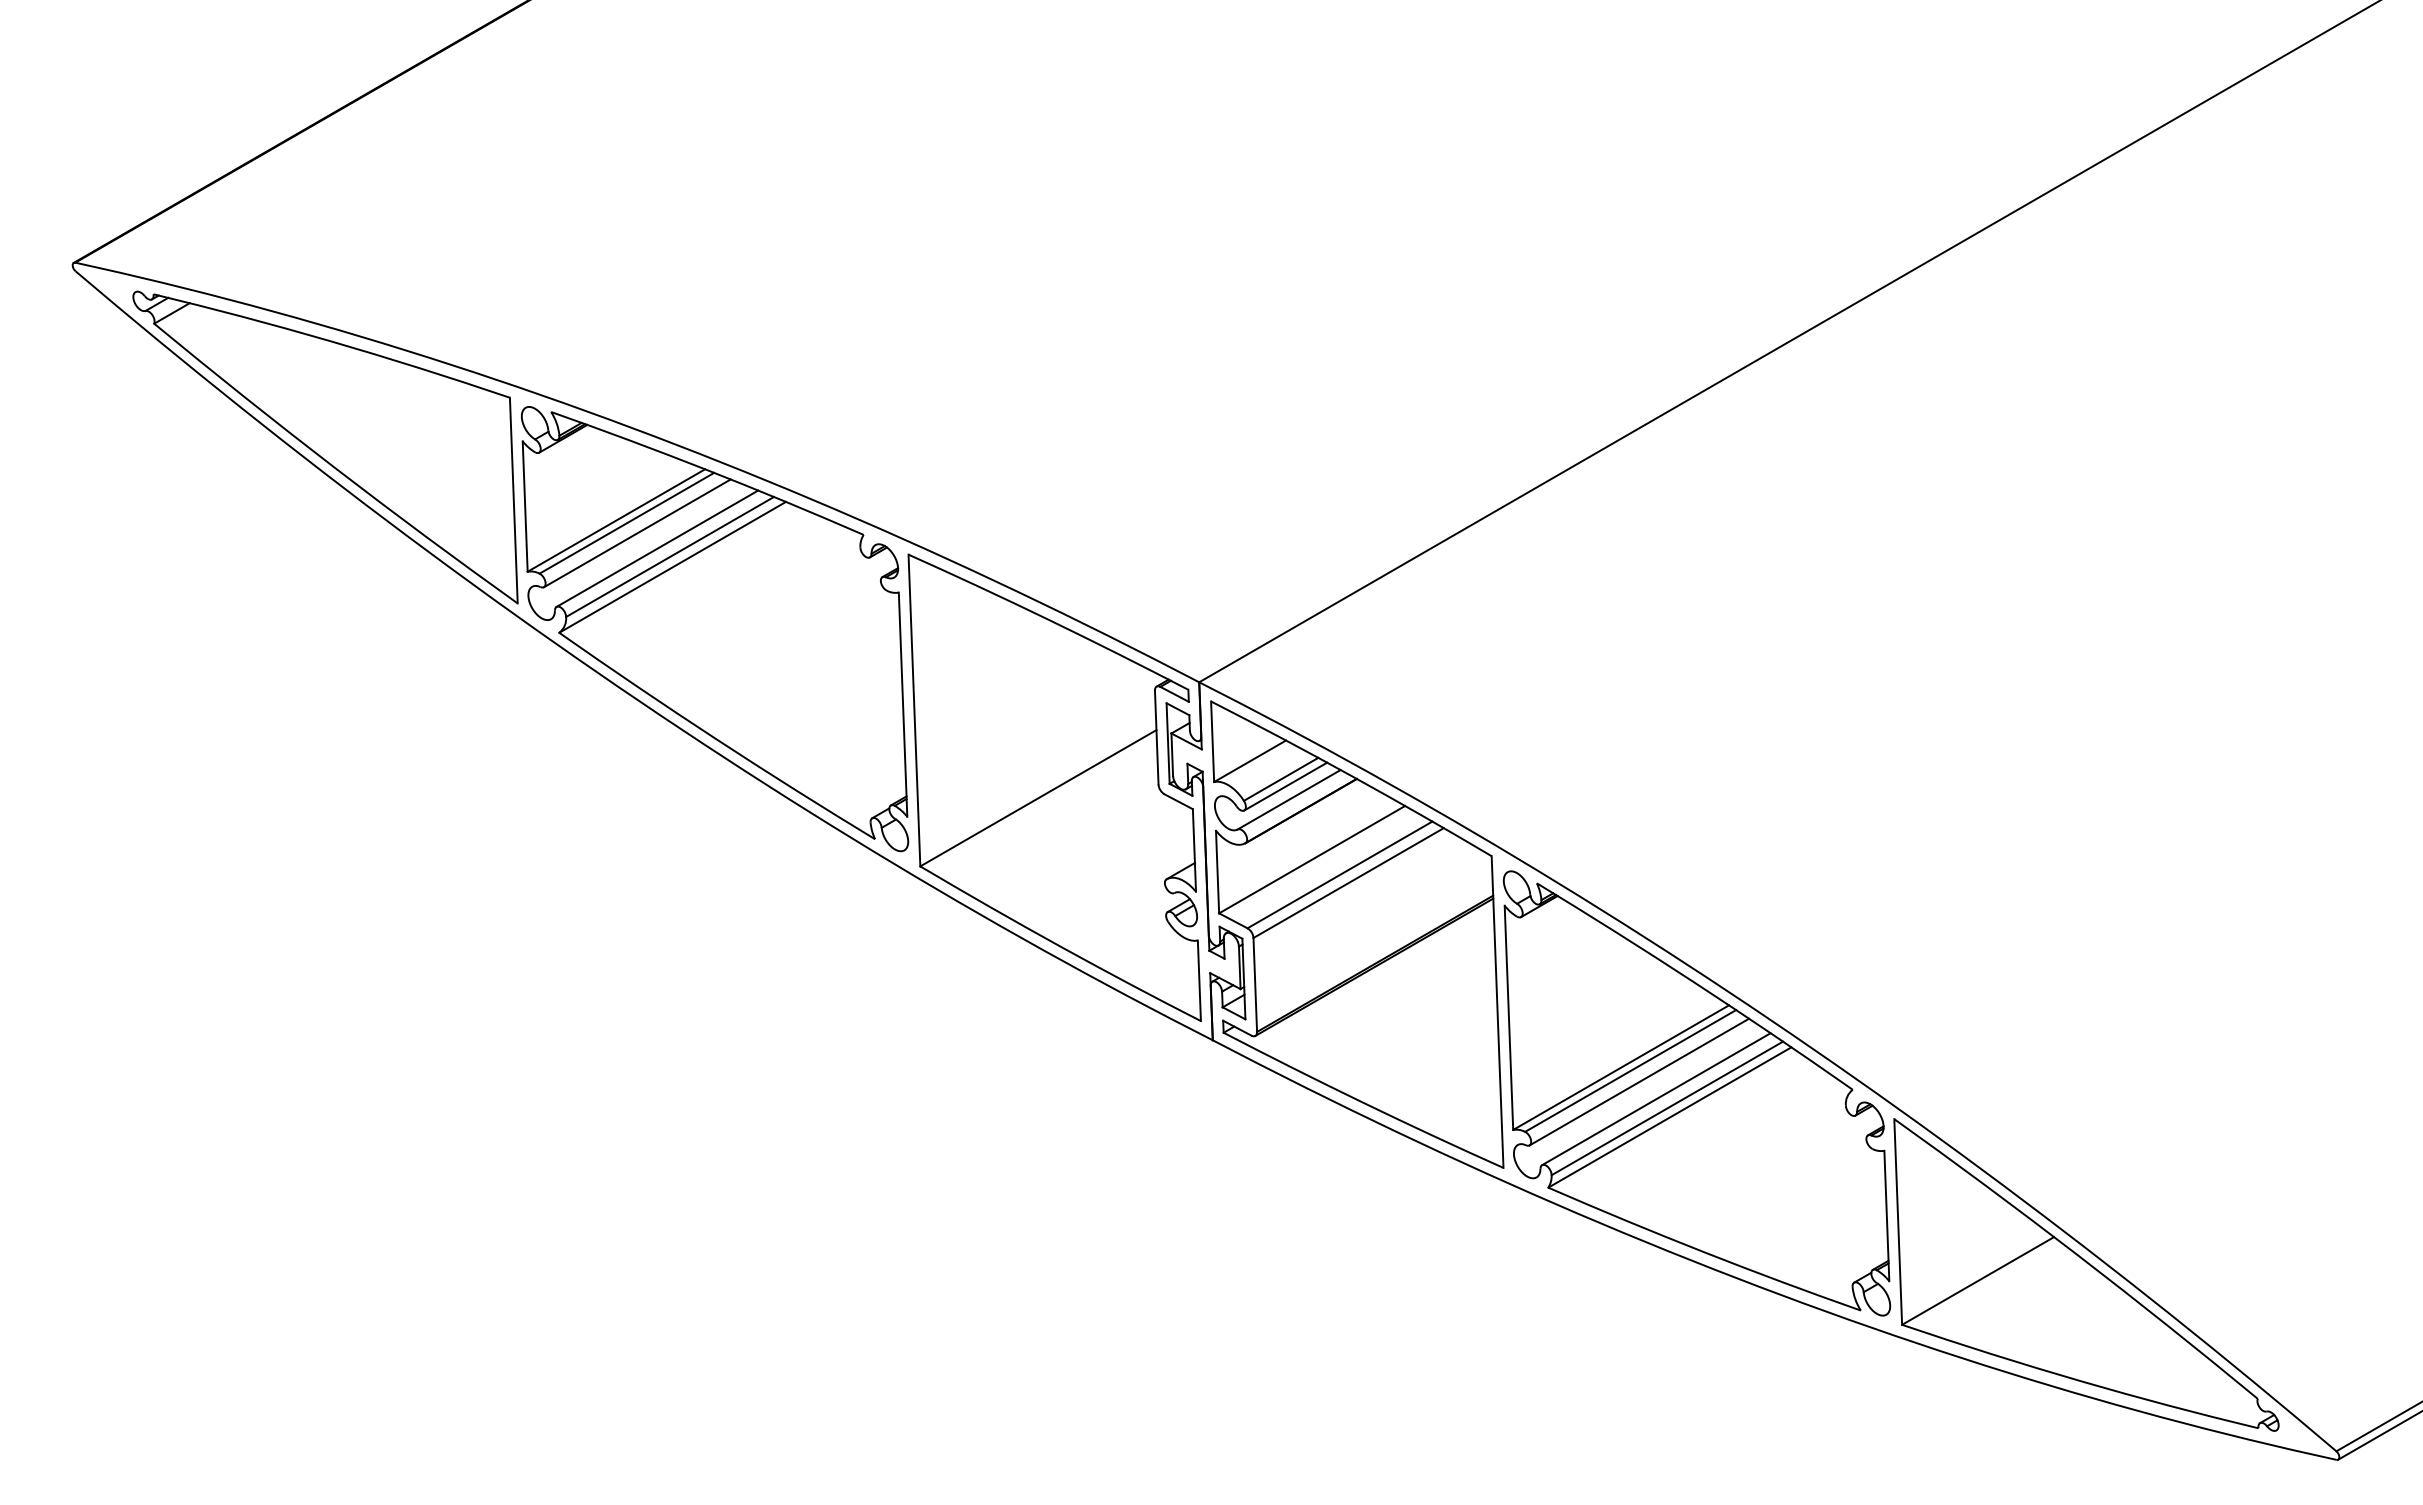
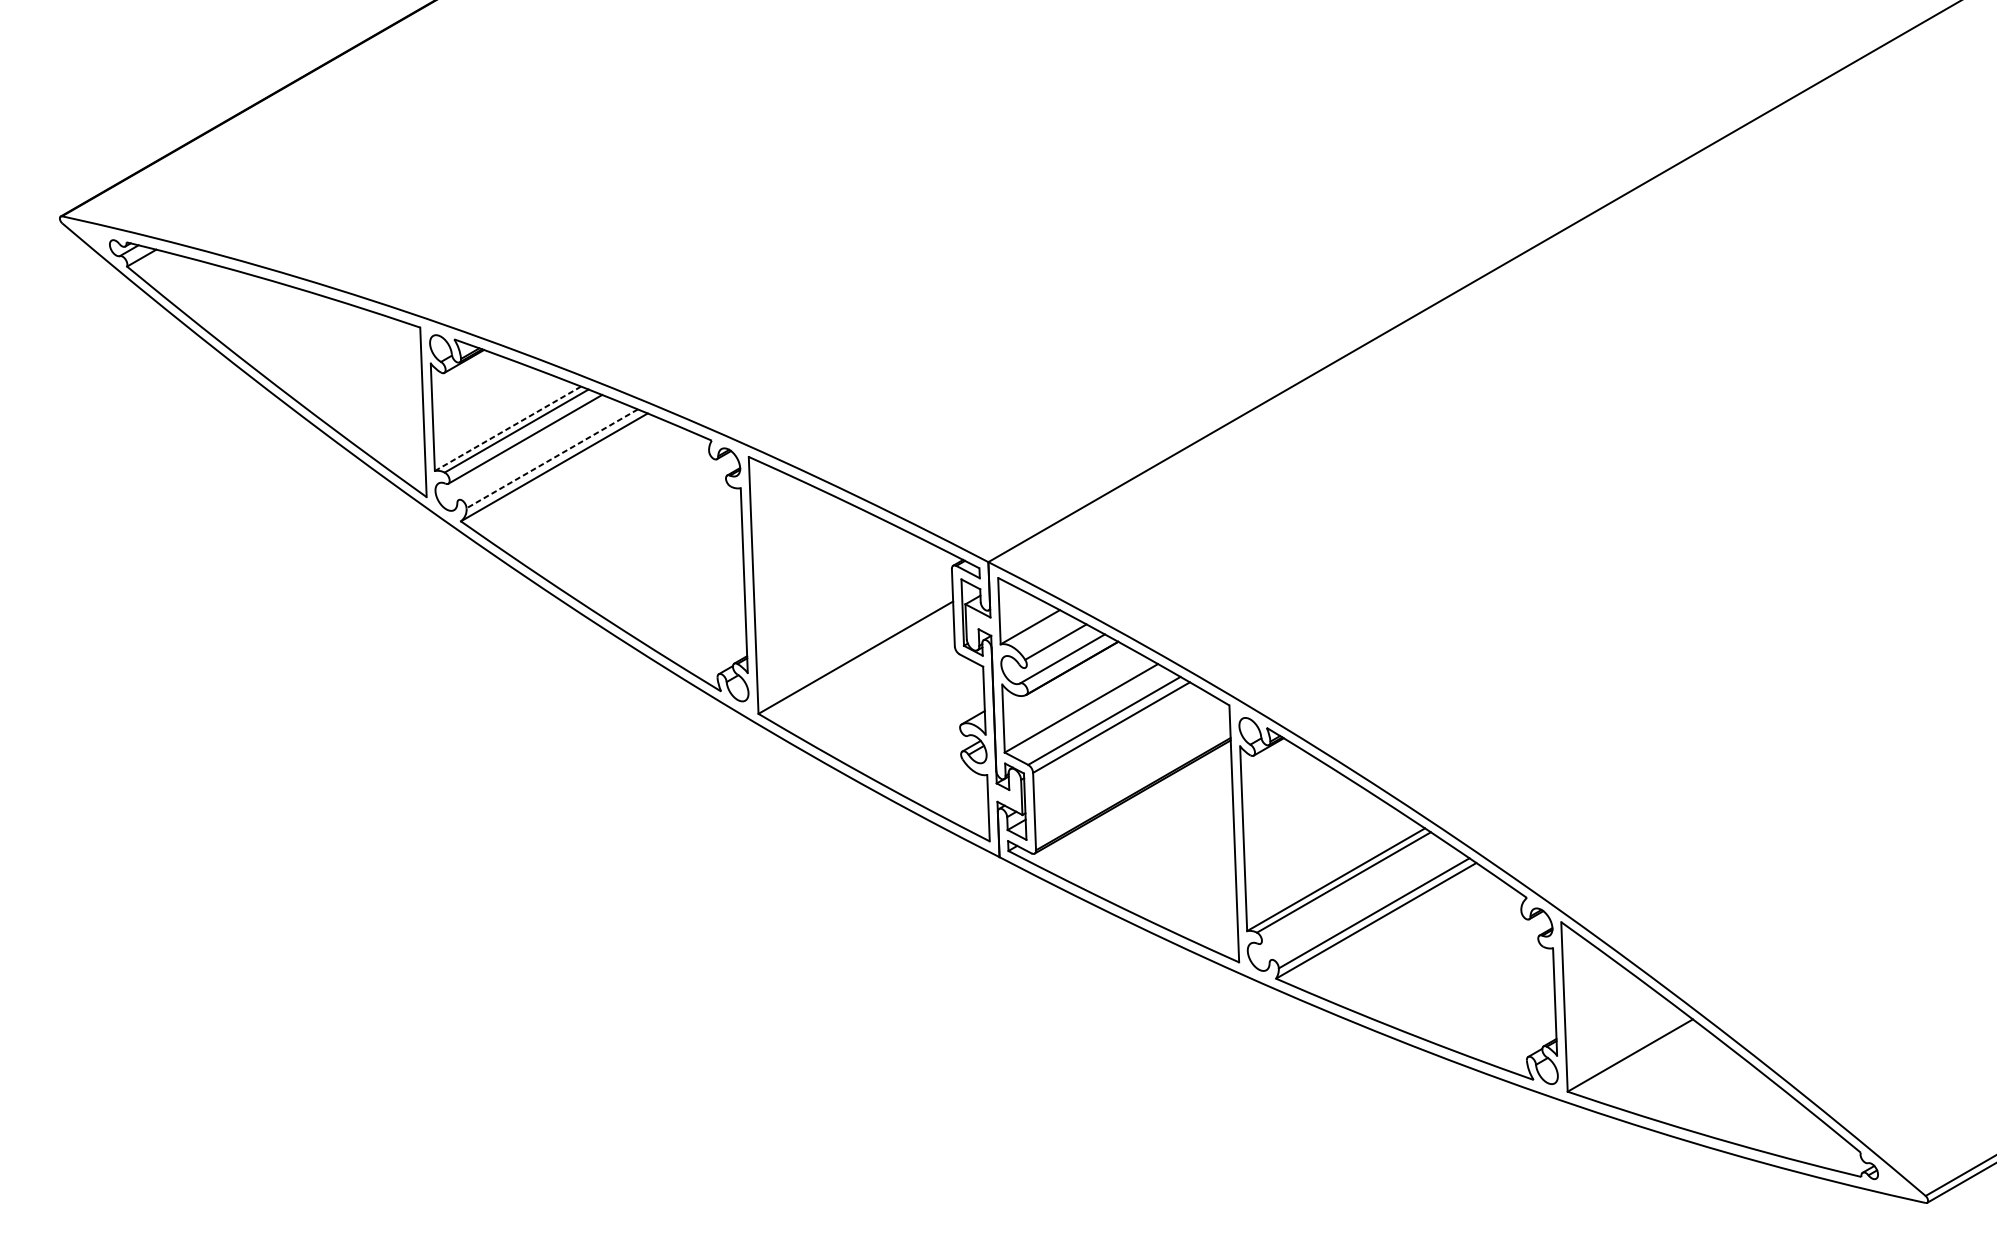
line: (615, 520) -> (507, 428), solid -> dashed
line: (657, 548) -> (541, 451), removed
line: (669, 557) -> (551, 459), solid -> dashed
line: (1285, 786) -> (1059, 648), removed
line: (1639, 1081) -> (1351, 891), removed
line: (1656, 1099) -> (1365, 905), removed

